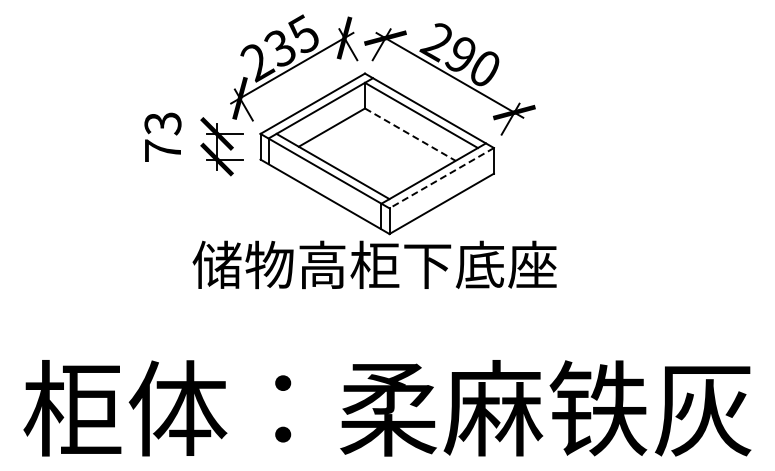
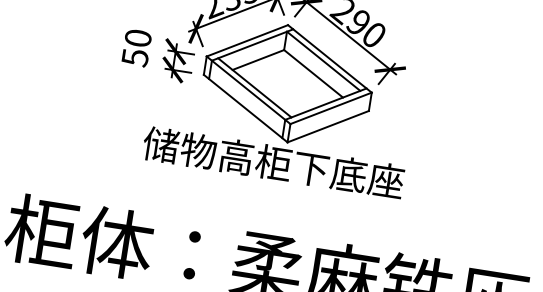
line: (410, 134) -> (313, 73), dashed -> solid
text: (162, 137) -> (136, 48), 73 -> 50
line: (441, 178) -> (330, 108), dashed -> solid

